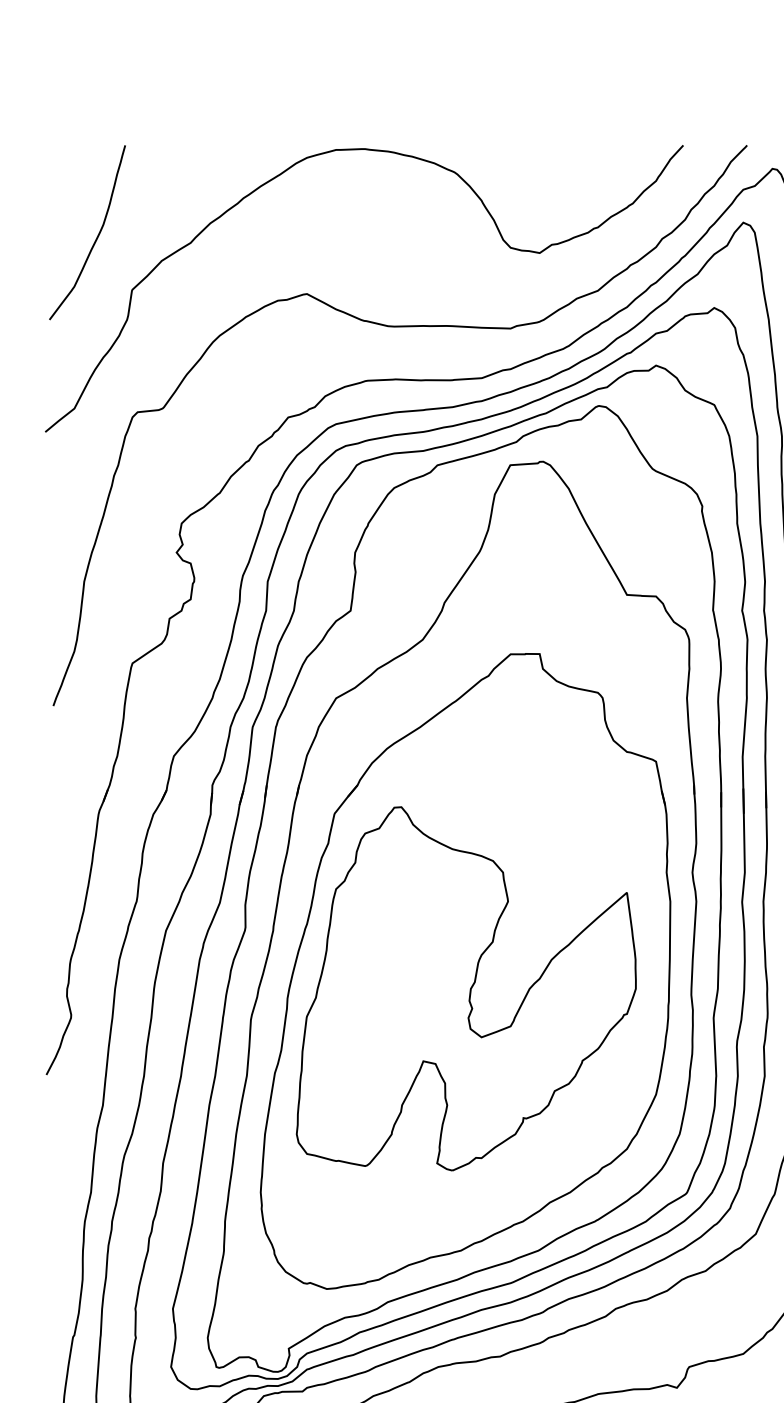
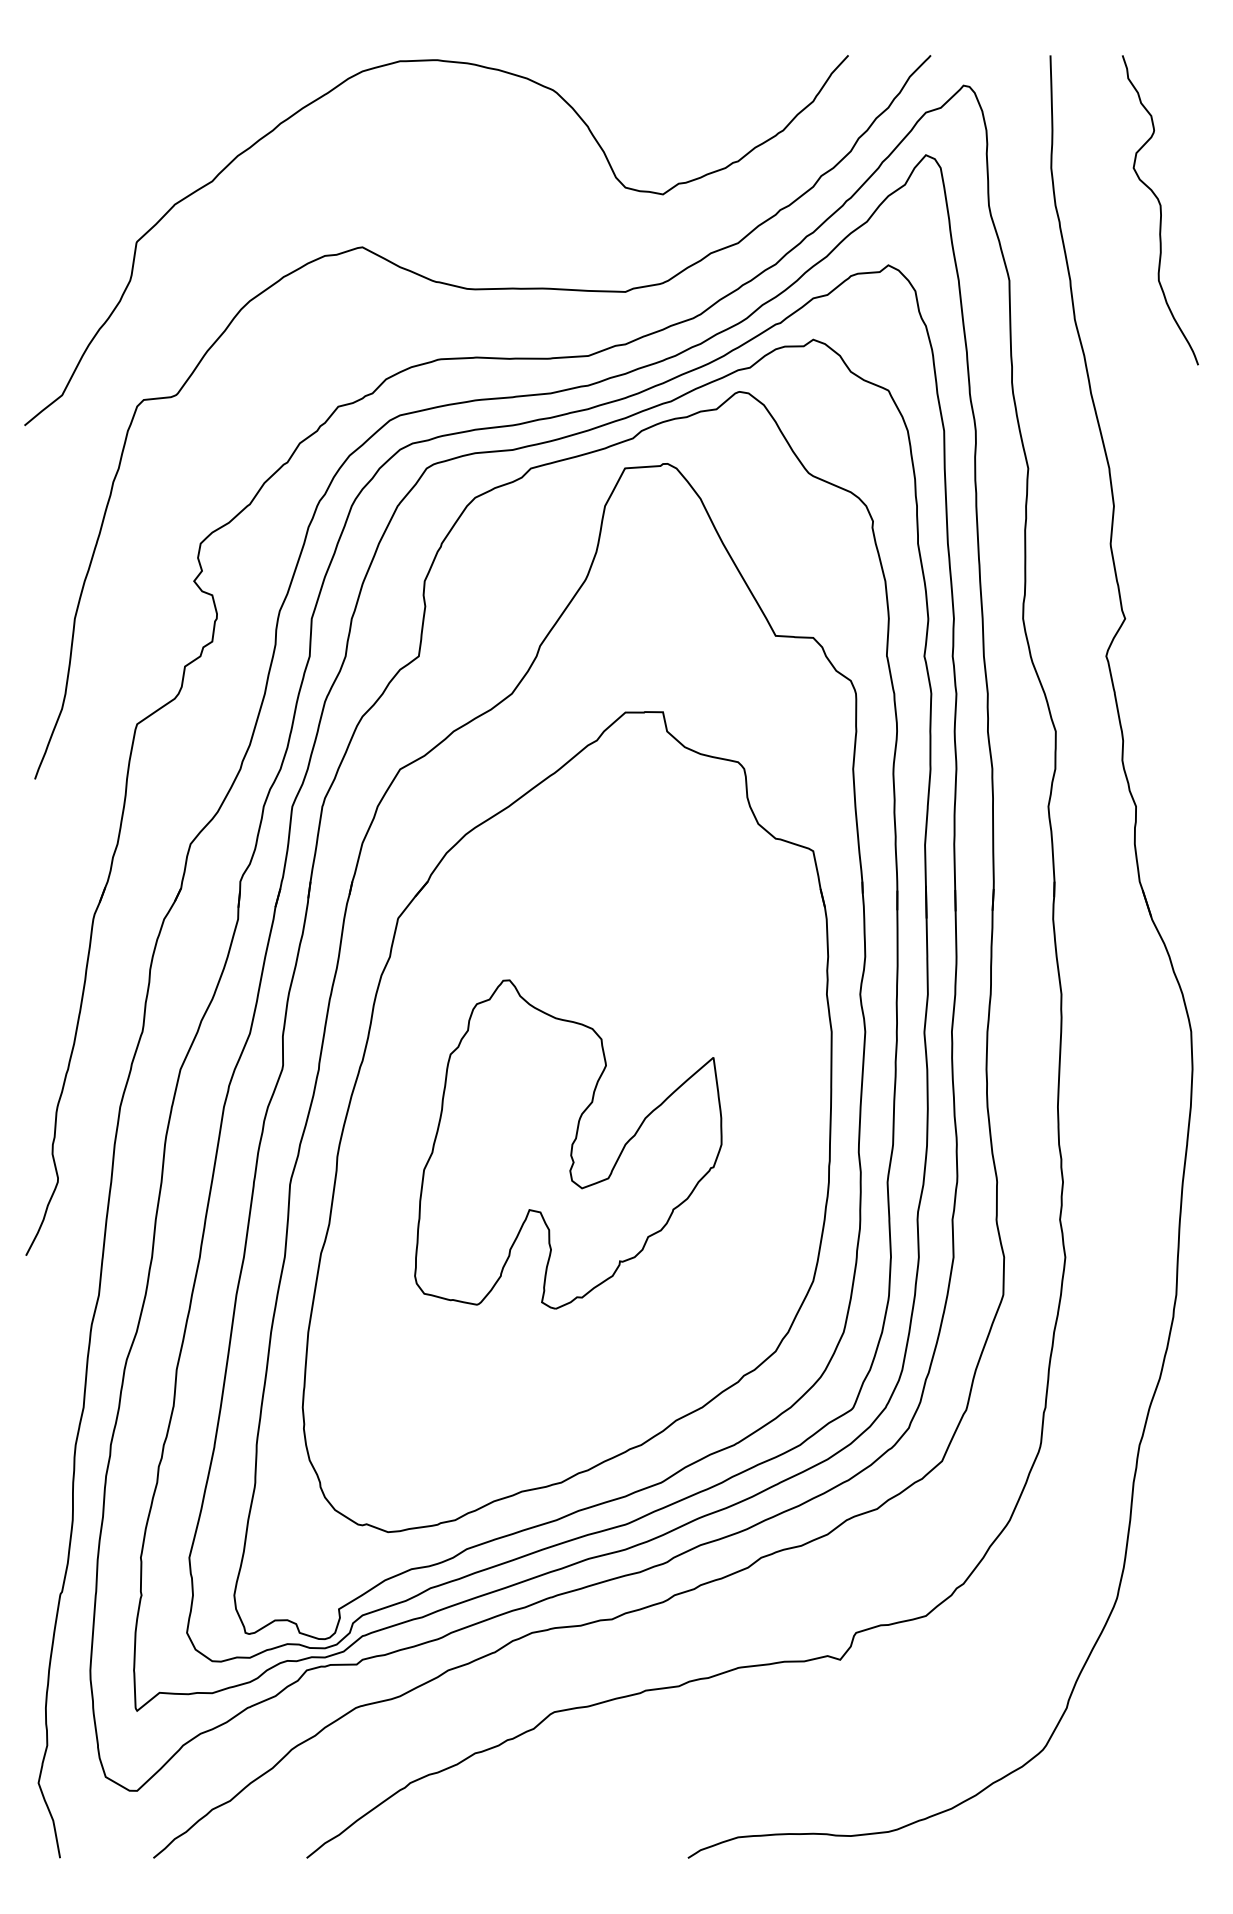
curve: (96, 237) -> (90, 174), removed
part: (466, 988) -> (568, 1144), size x0.7

